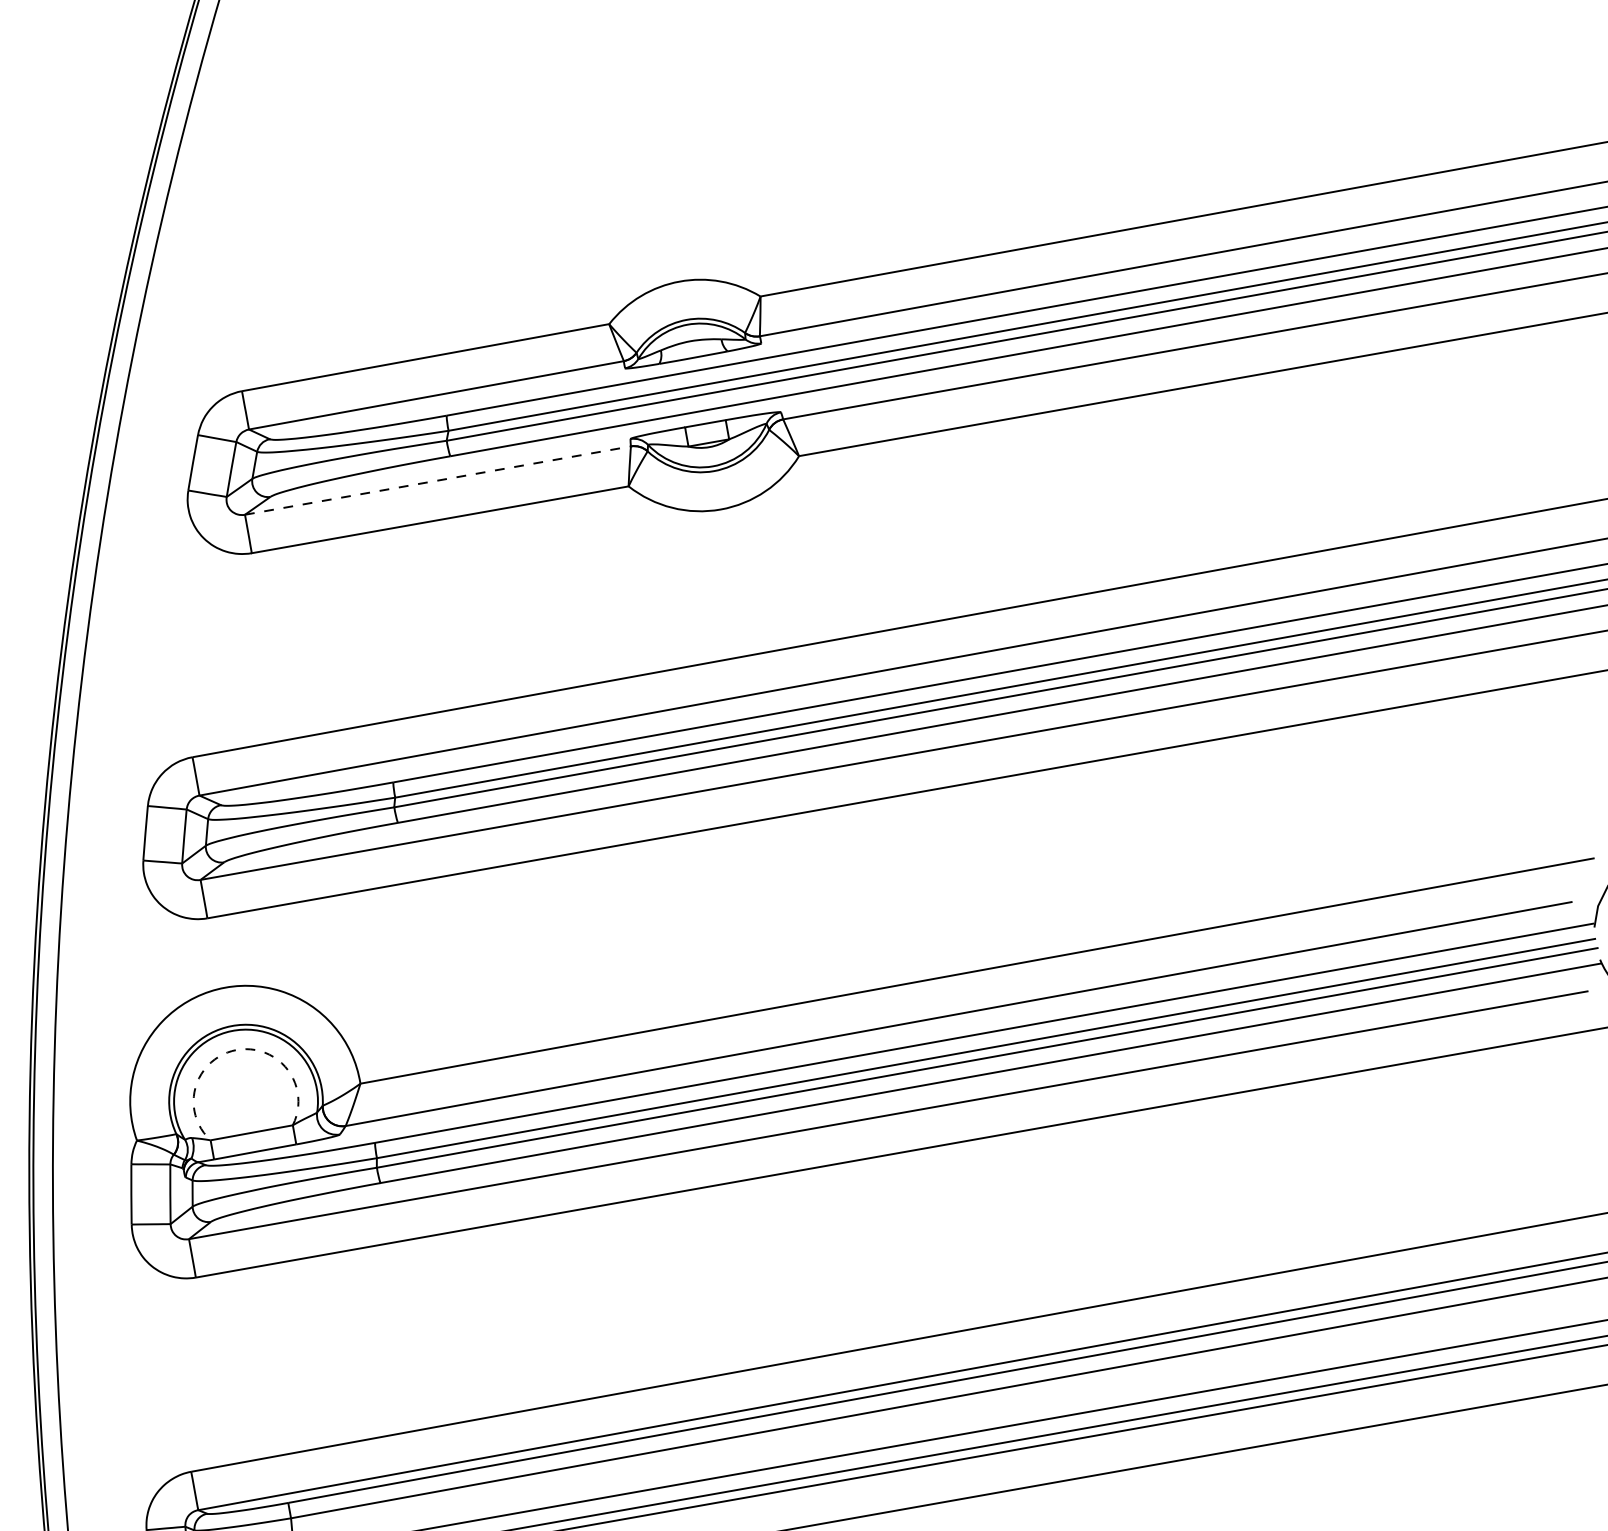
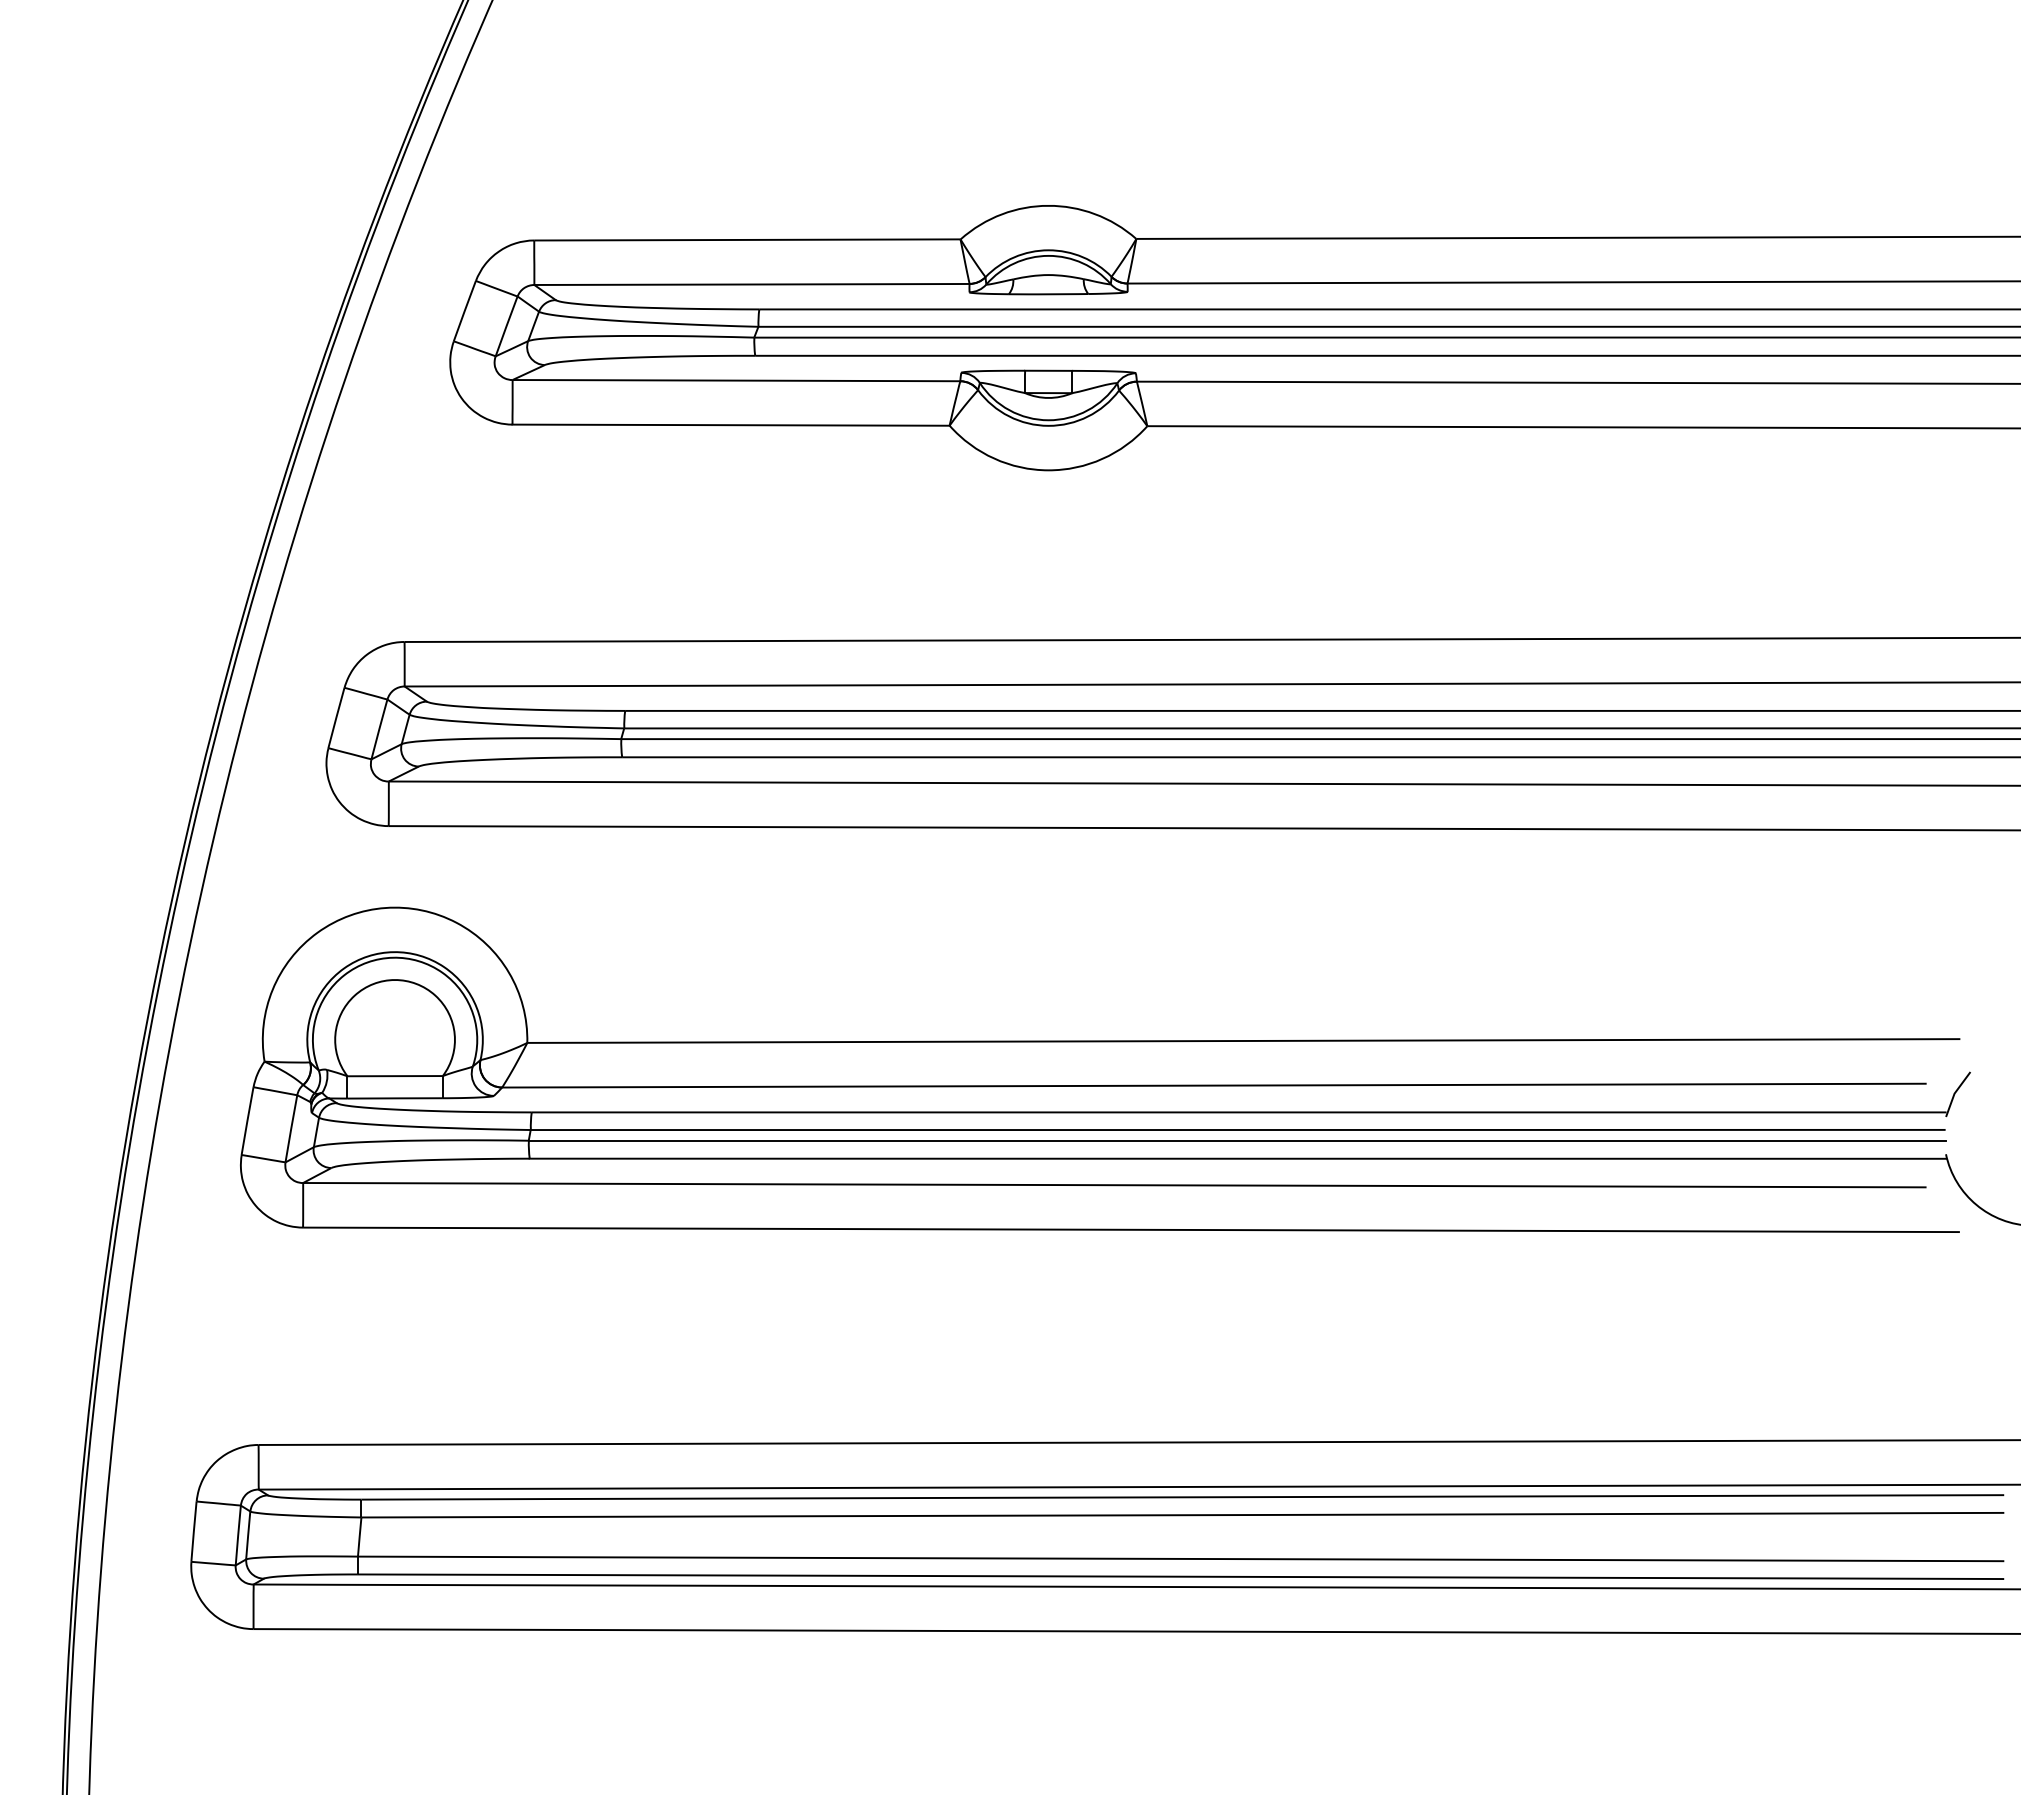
line: (437, 480) -> (735, 380), dashed -> solid
arc: (236, 1050) -> (394, 980), dashed -> solid

